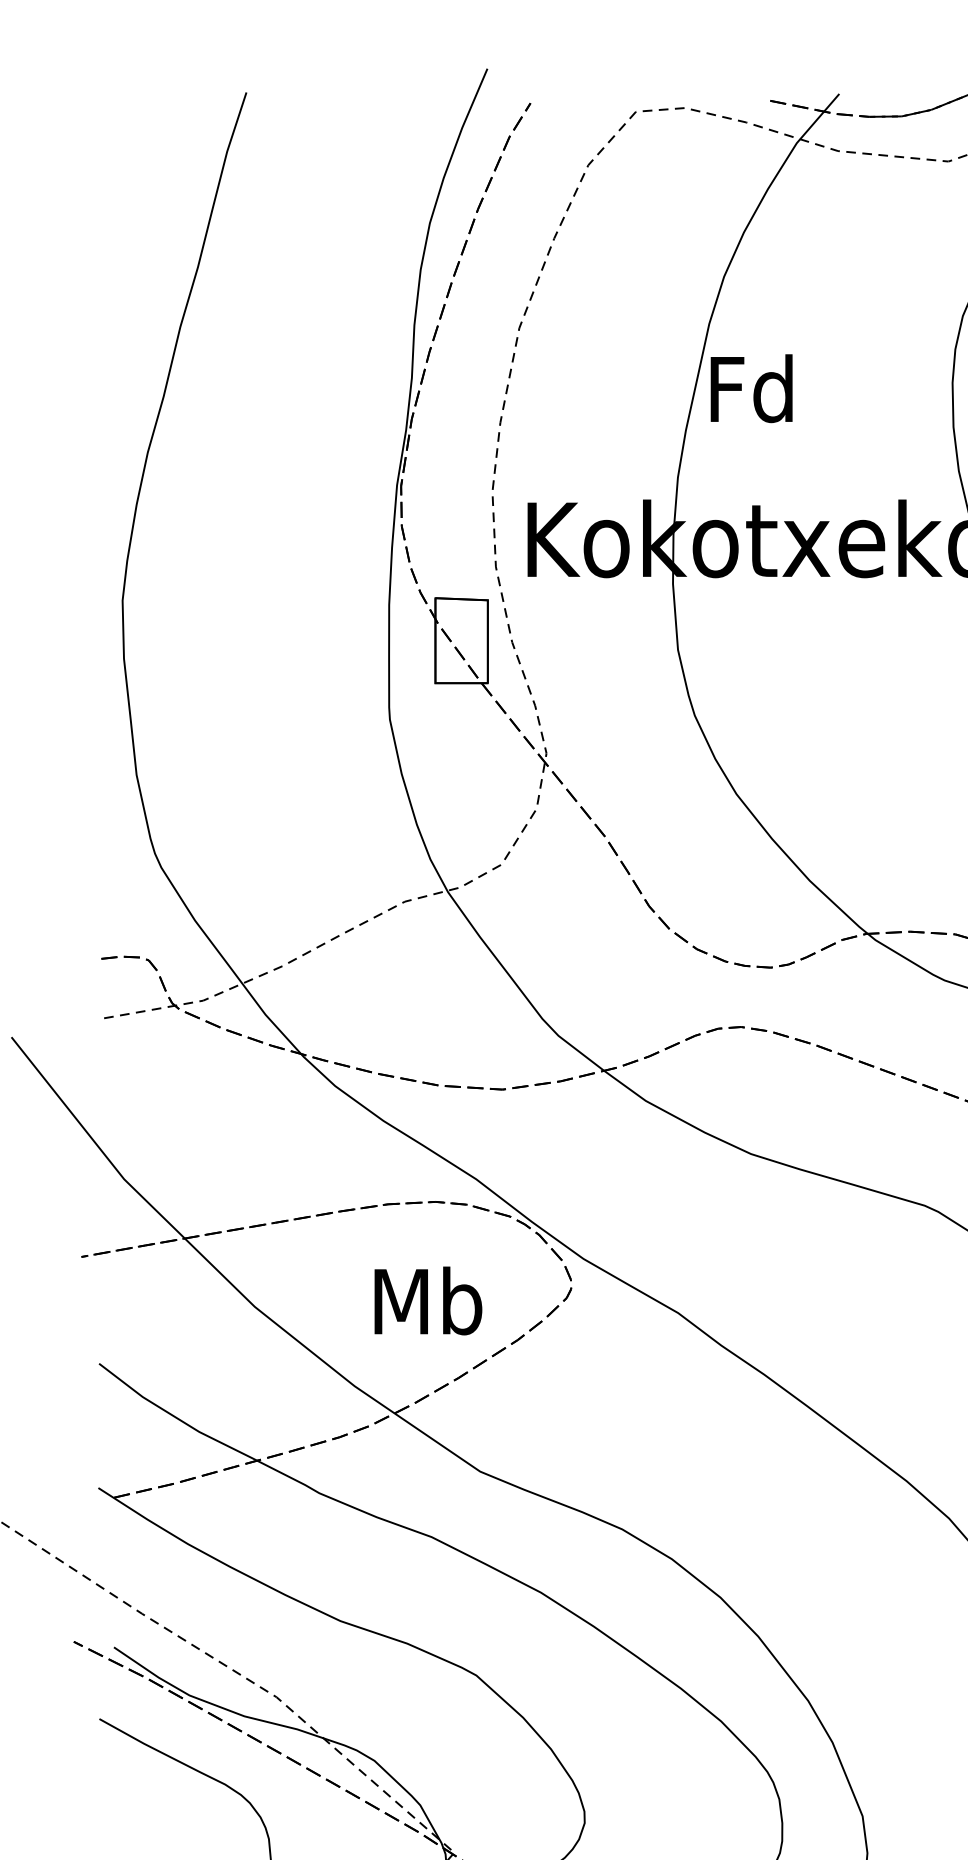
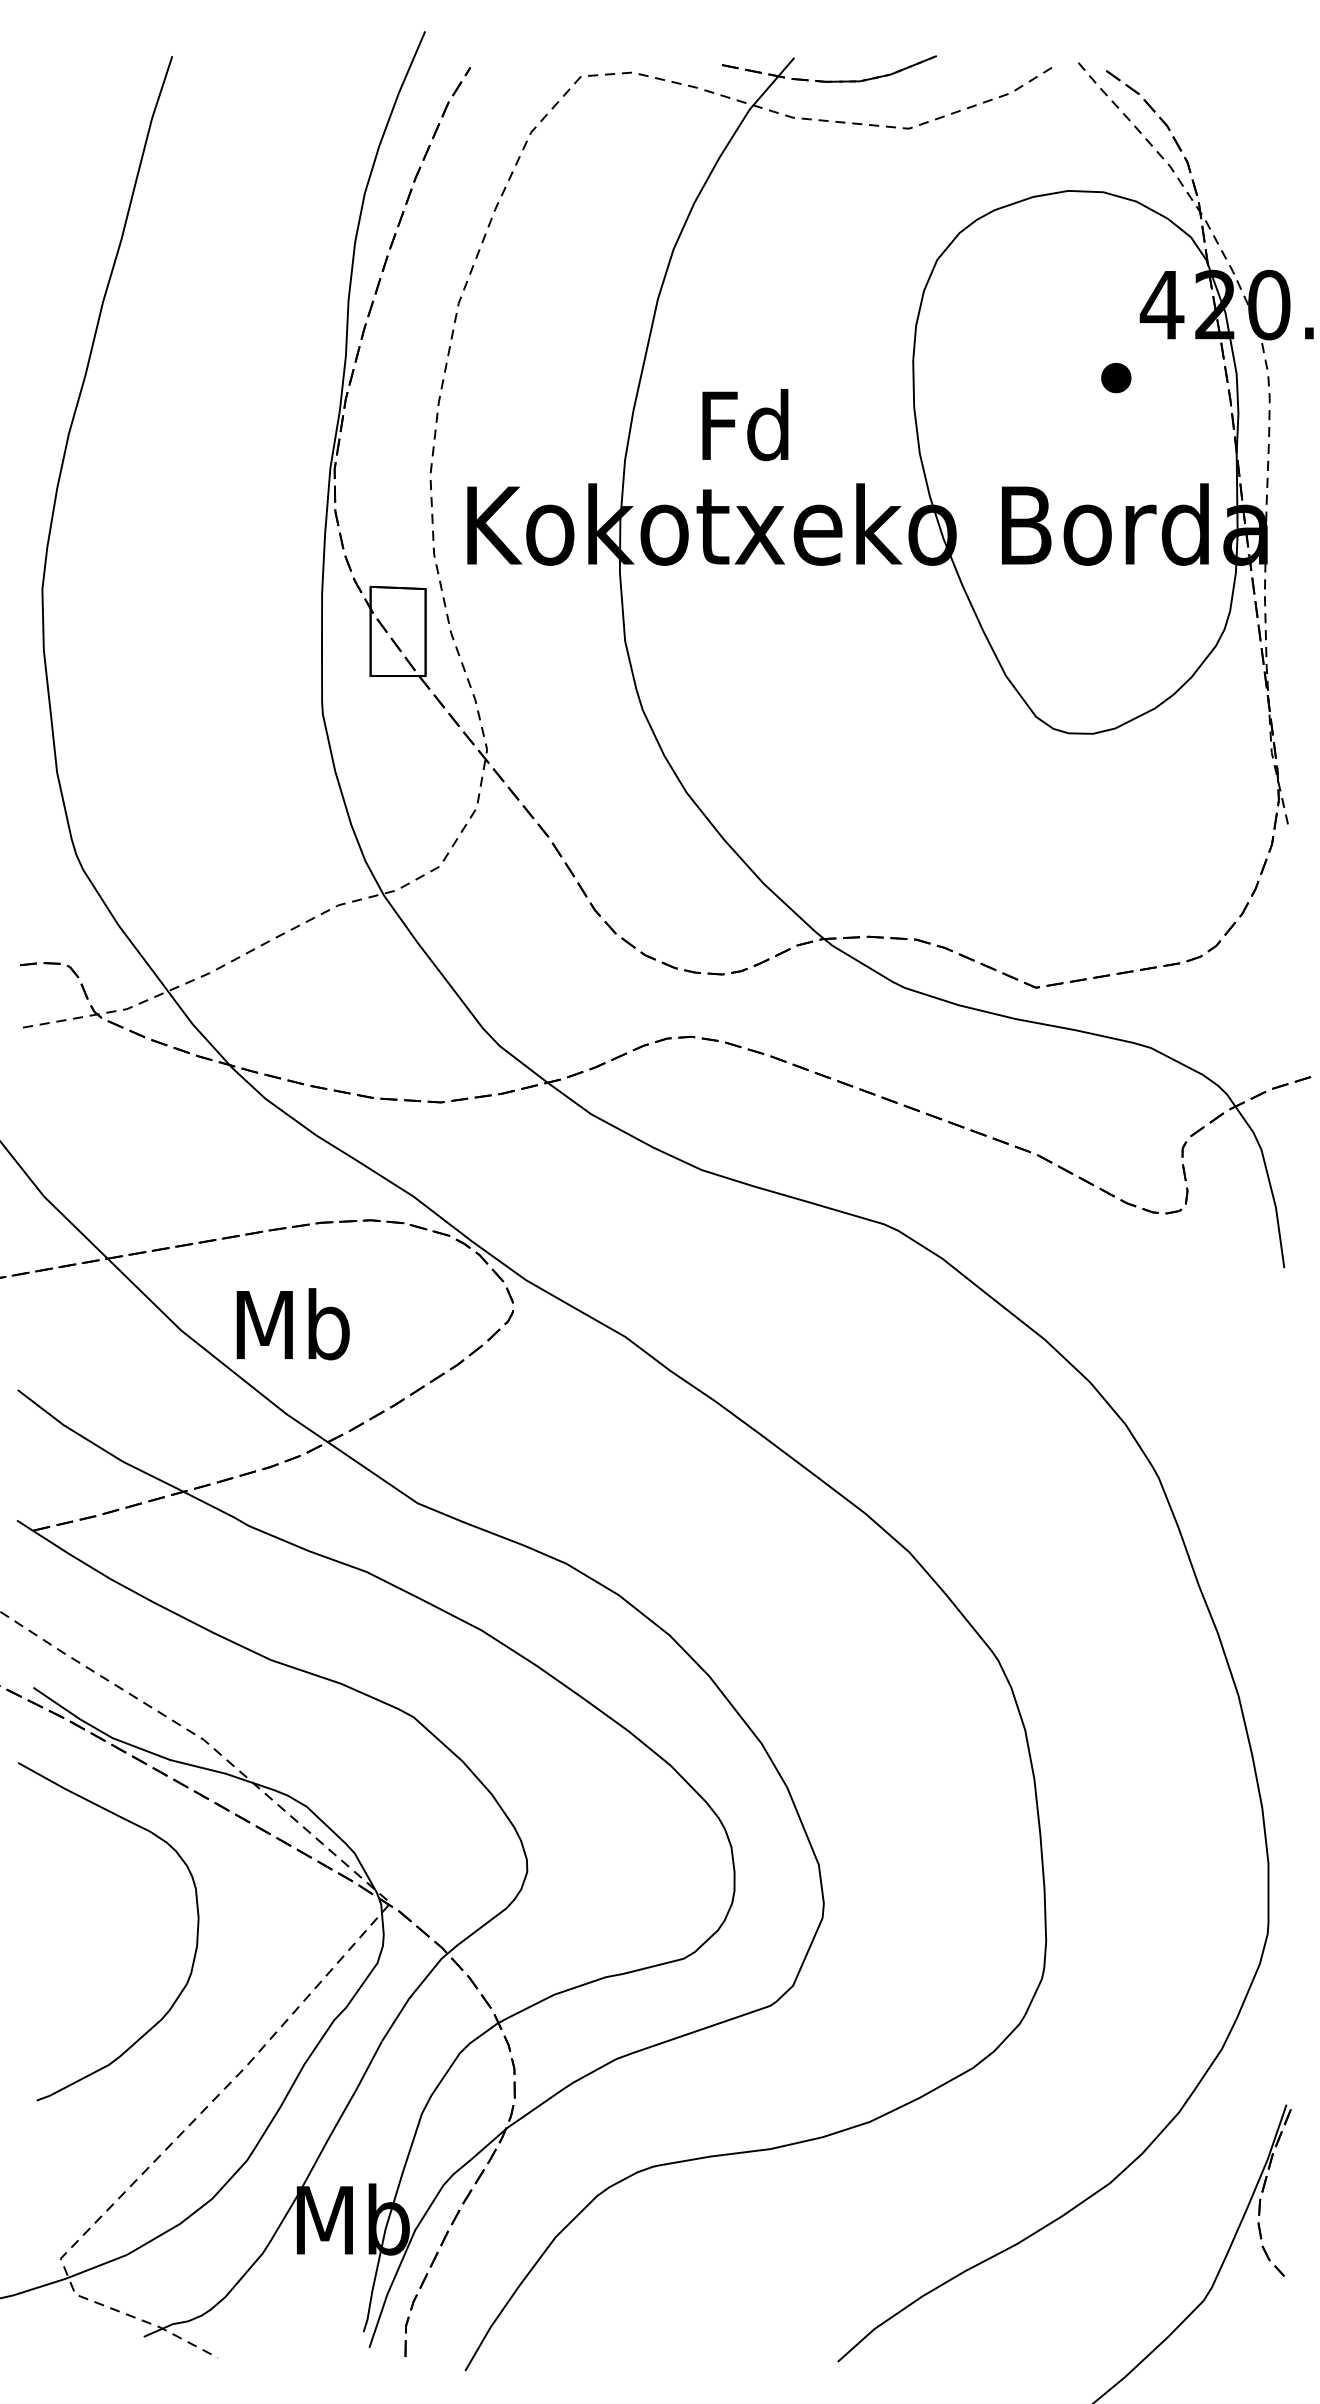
text: (751, 389) -> (745, 425), moved
text: (427, 1301) -> (292, 1324), moved

